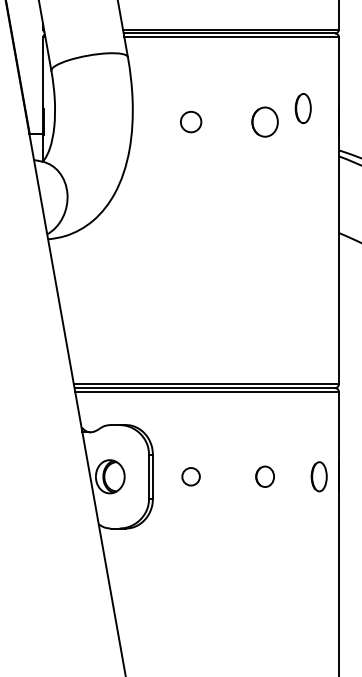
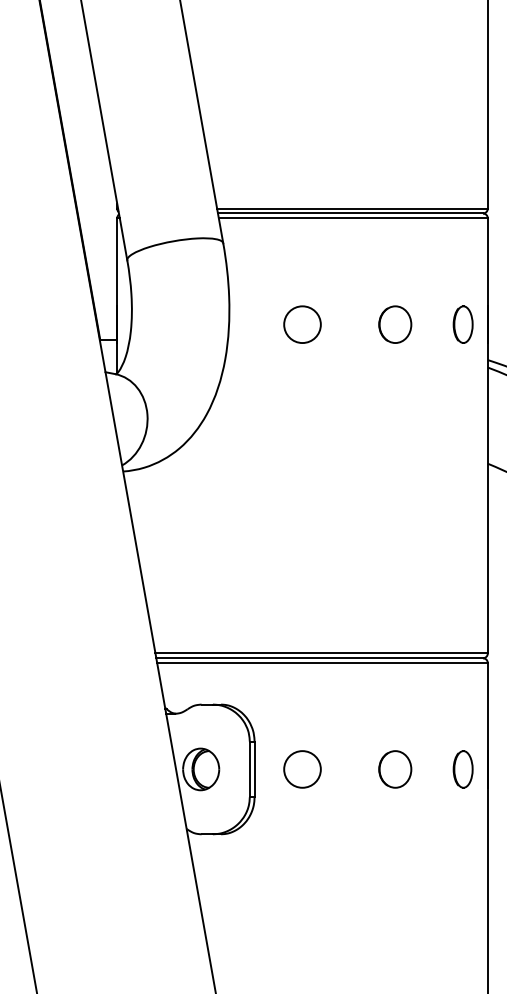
part: (302, 108) -> (462, 324), moved
circle: (191, 121) -> (302, 324), size x1.43
circle: (191, 476) -> (302, 769), size x1.67
part: (265, 476) -> (395, 769), size x1.43

